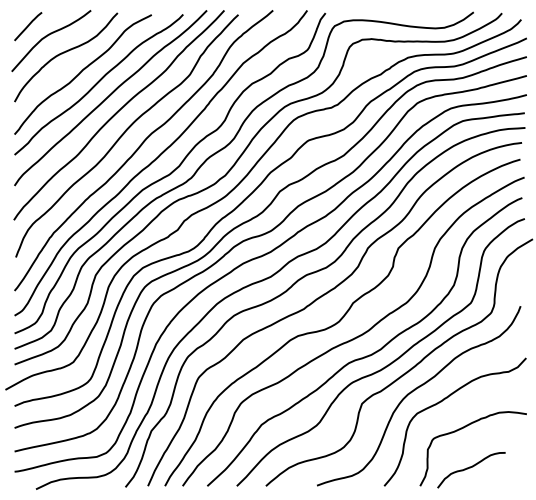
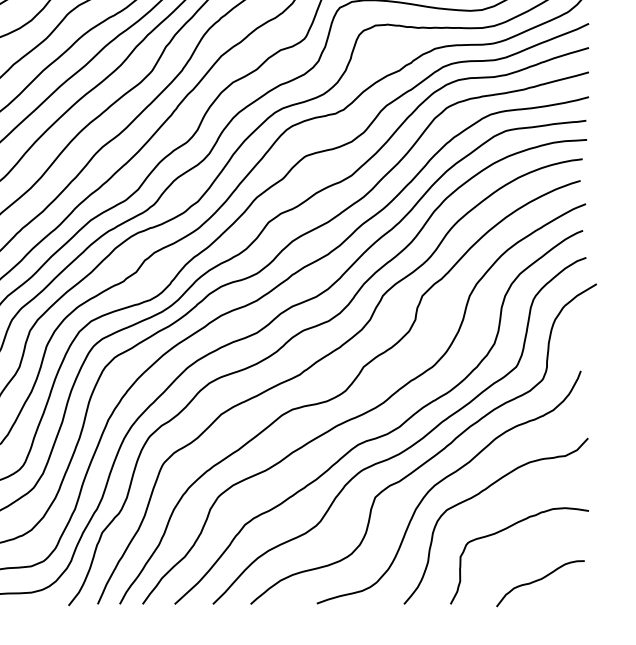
curve: (470, 468) -> (539, 581), moved

